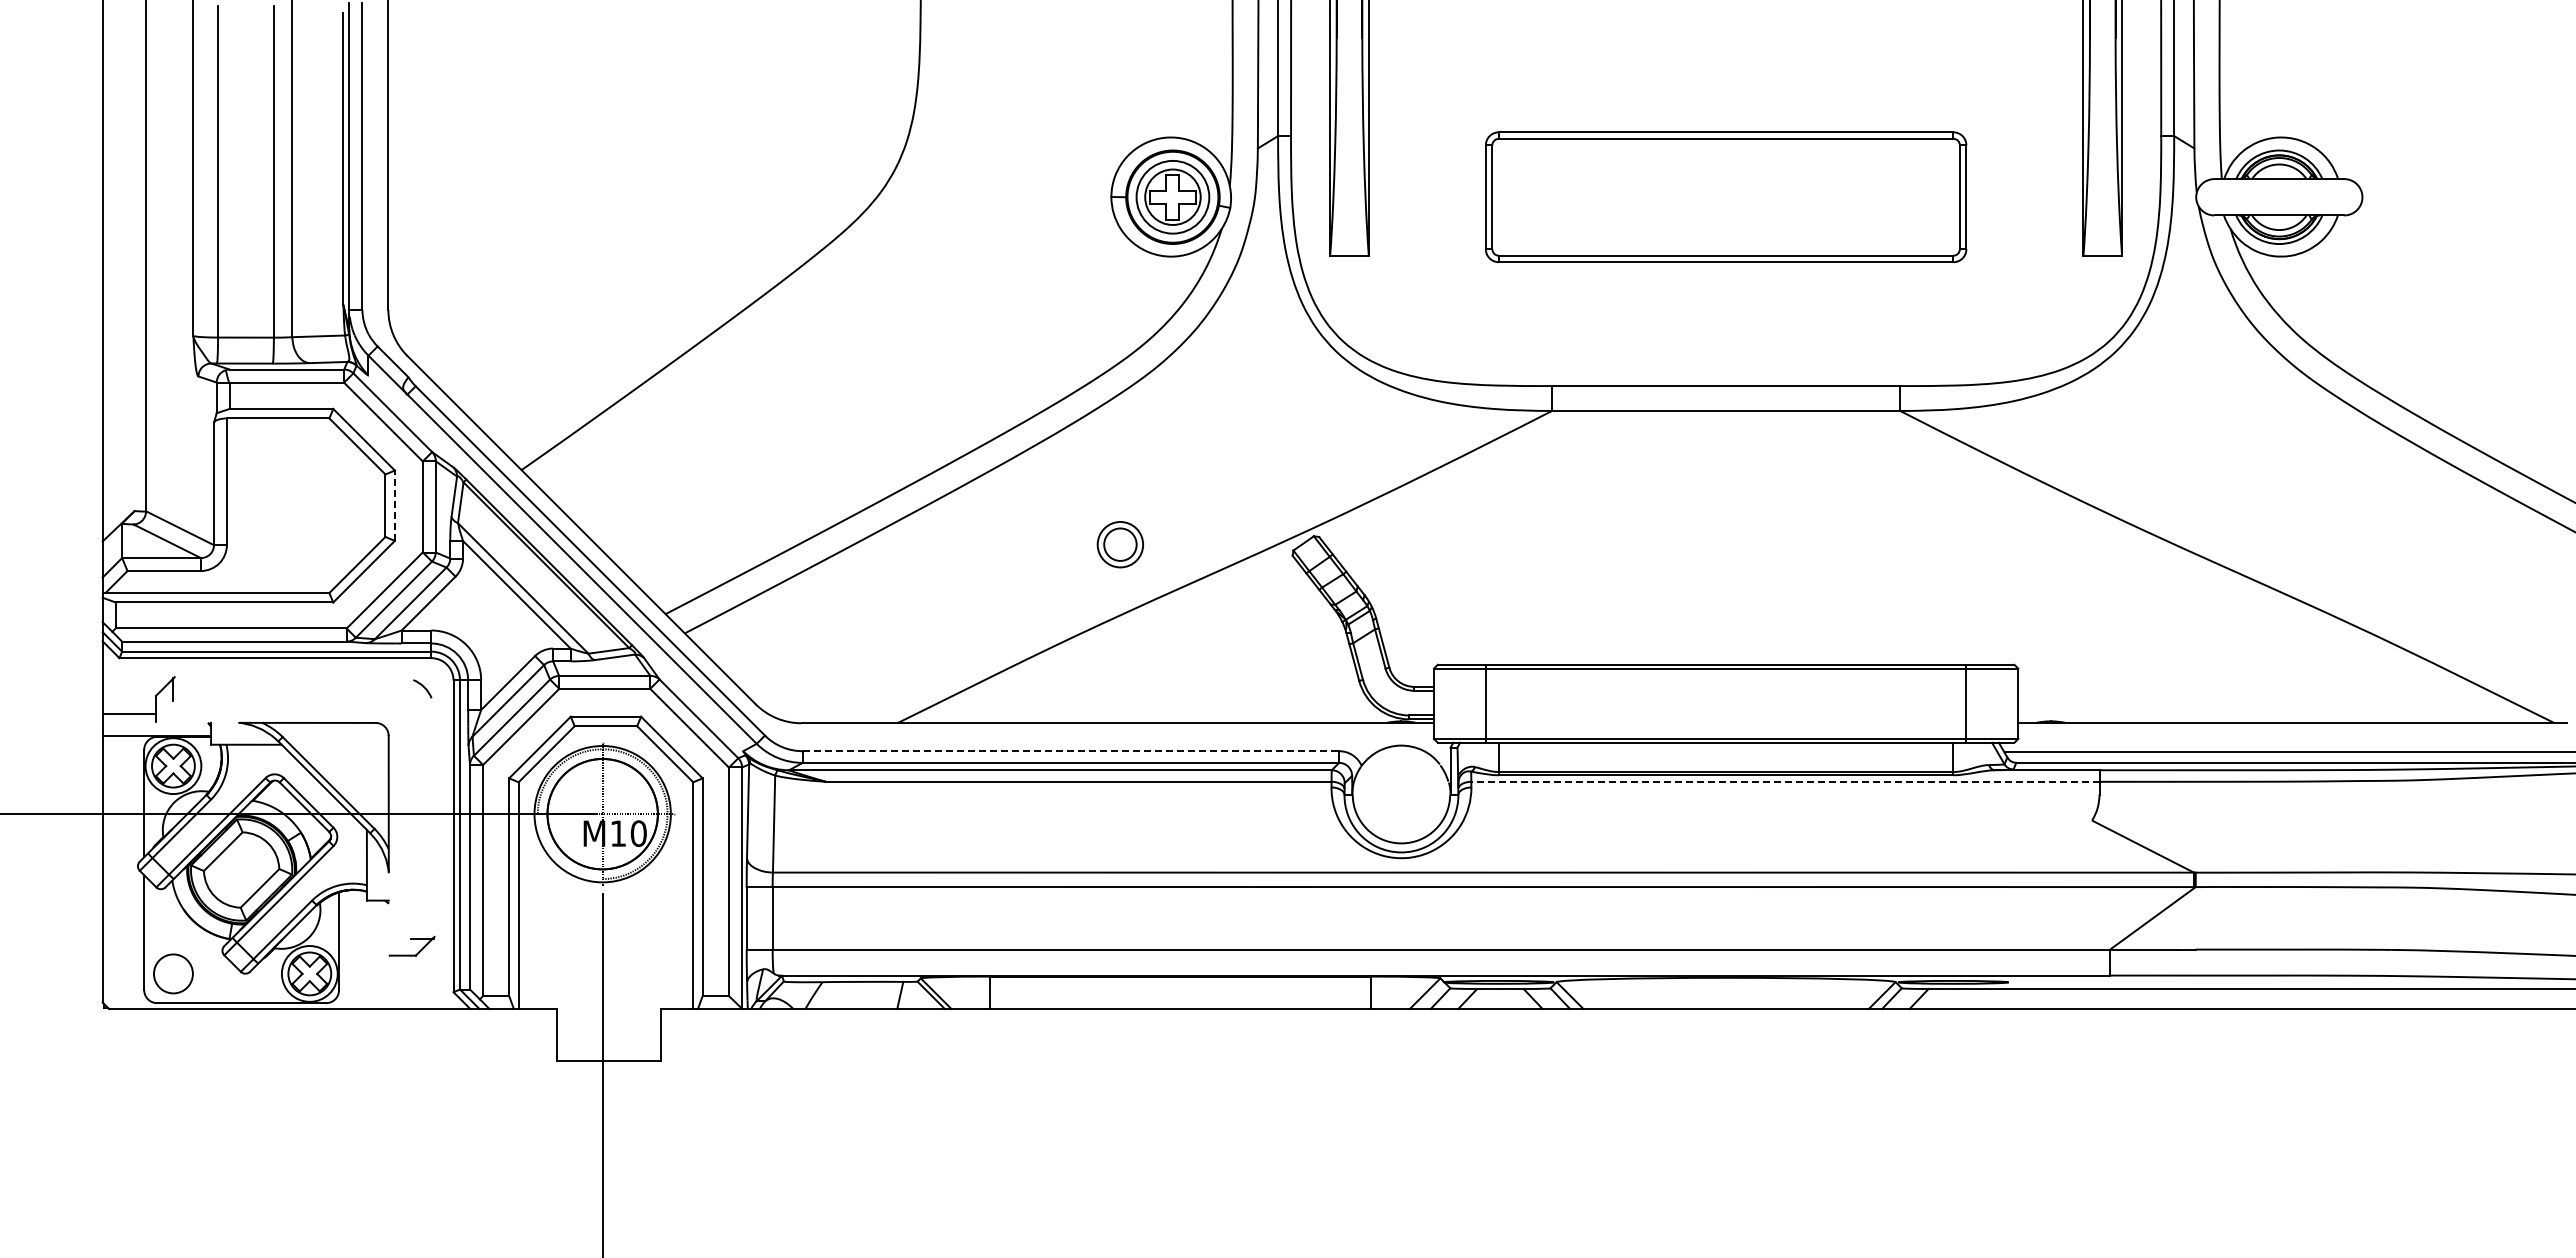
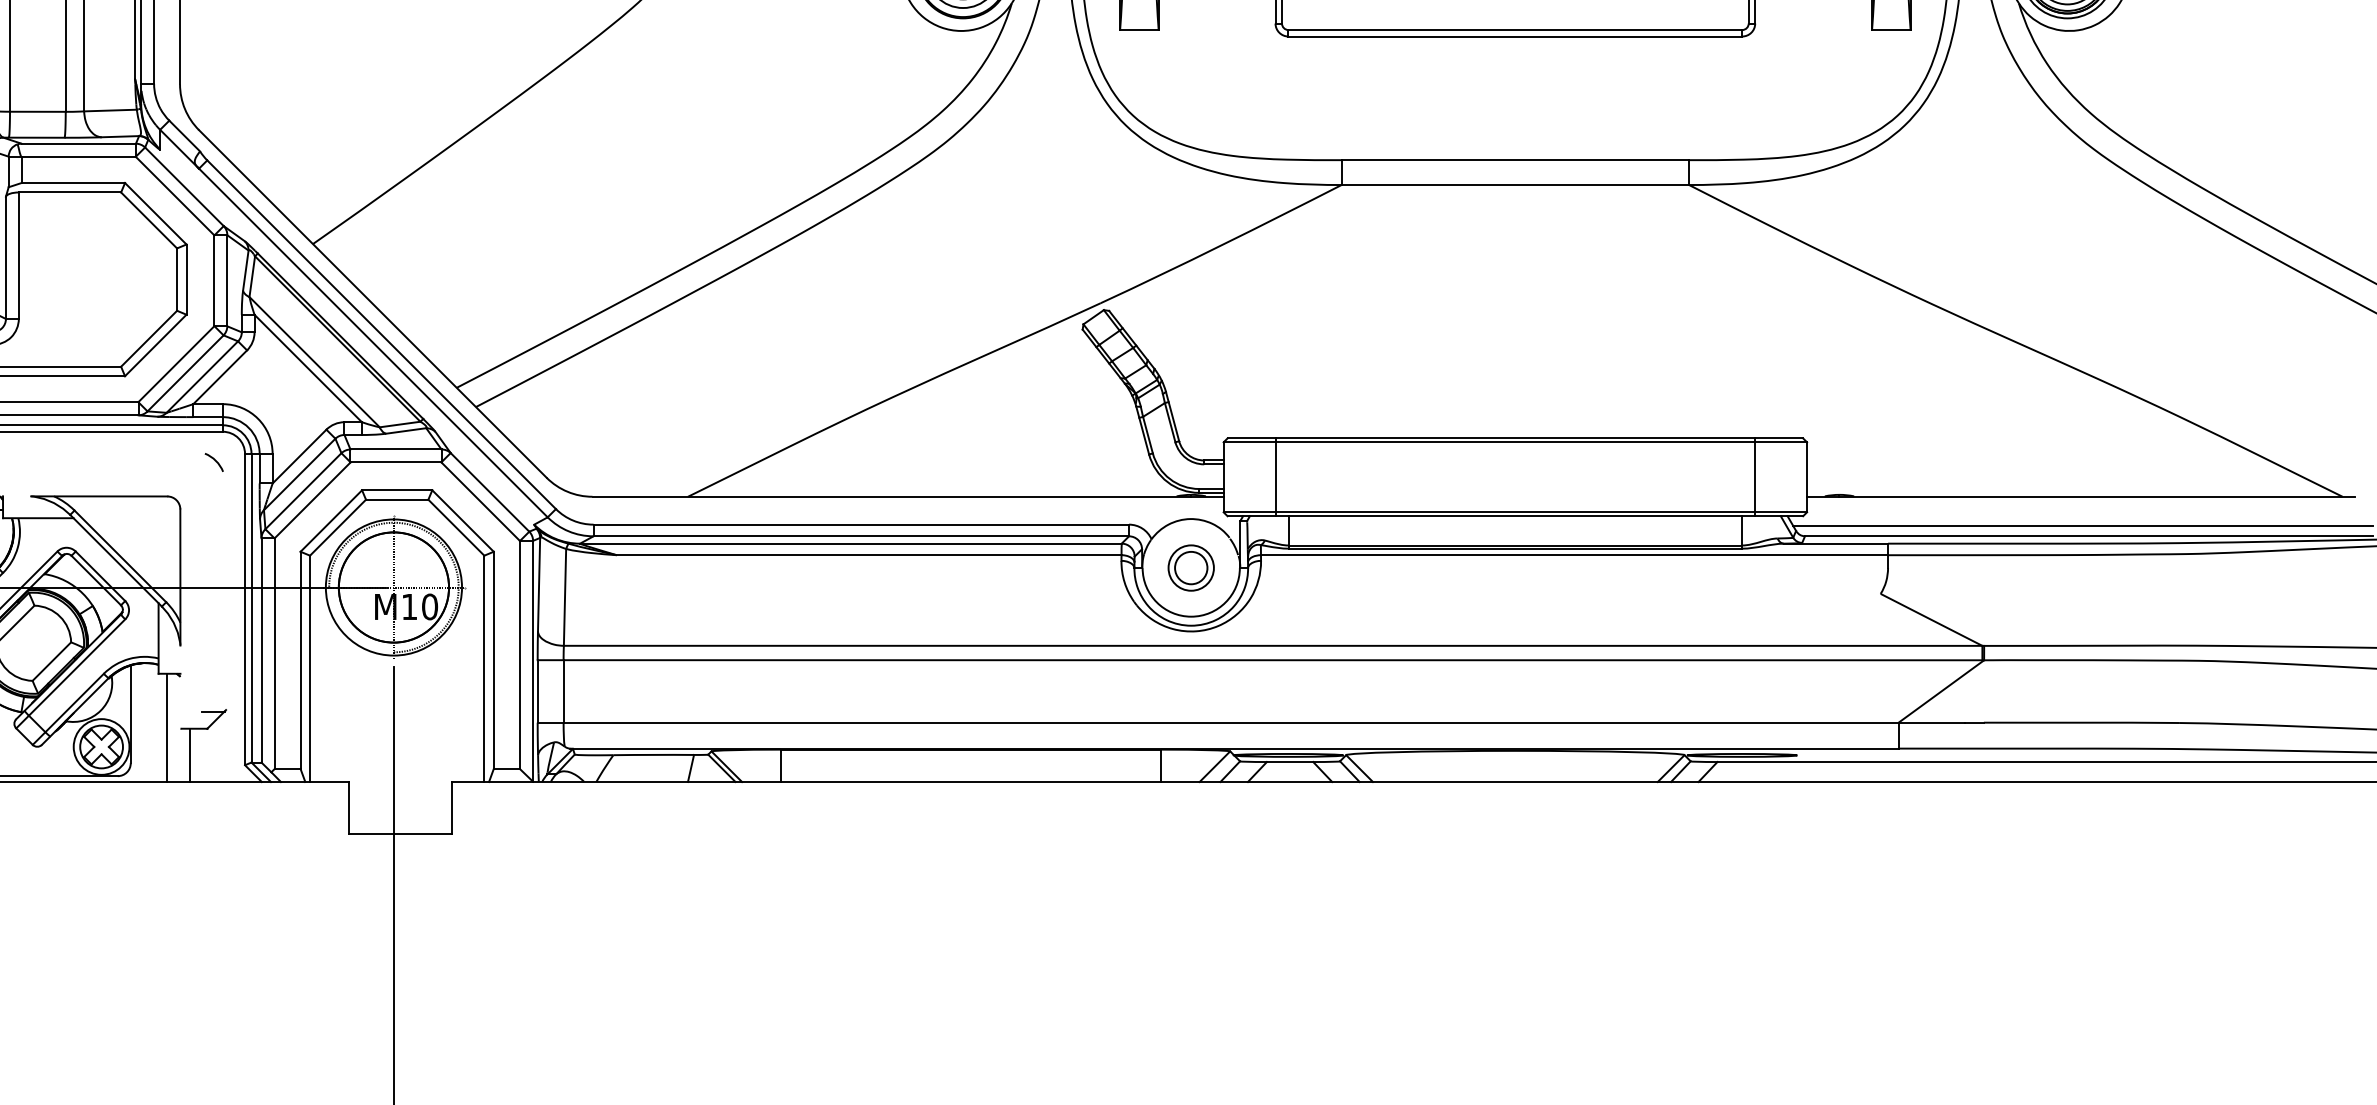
line: (394, 505) -> (186, 279), dashed -> solid
part: (1120, 544) -> (1191, 567), moved
line: (1071, 751) -> (861, 524), dashed -> solid
line: (1784, 781) -> (1573, 554), dashed -> solid
line: (375, 954) -> (167, 727), added
line: (397, 982) -> (189, 755), added

